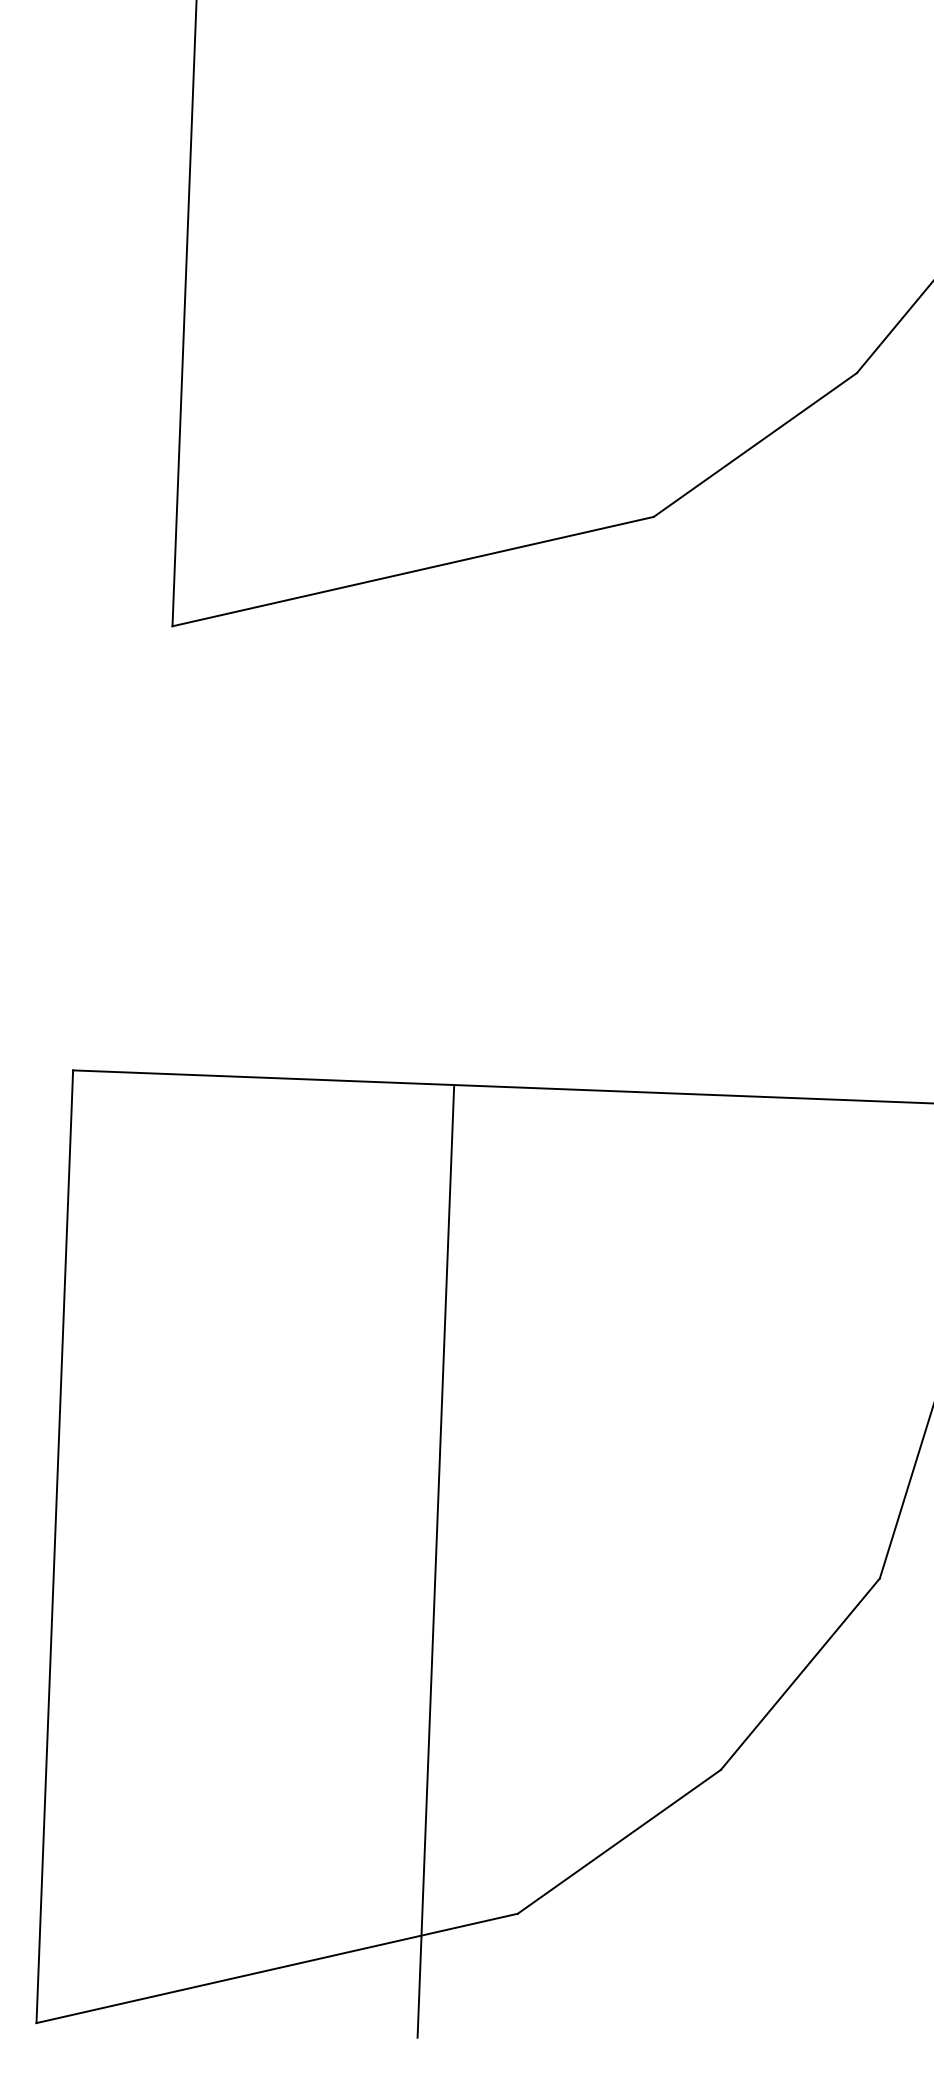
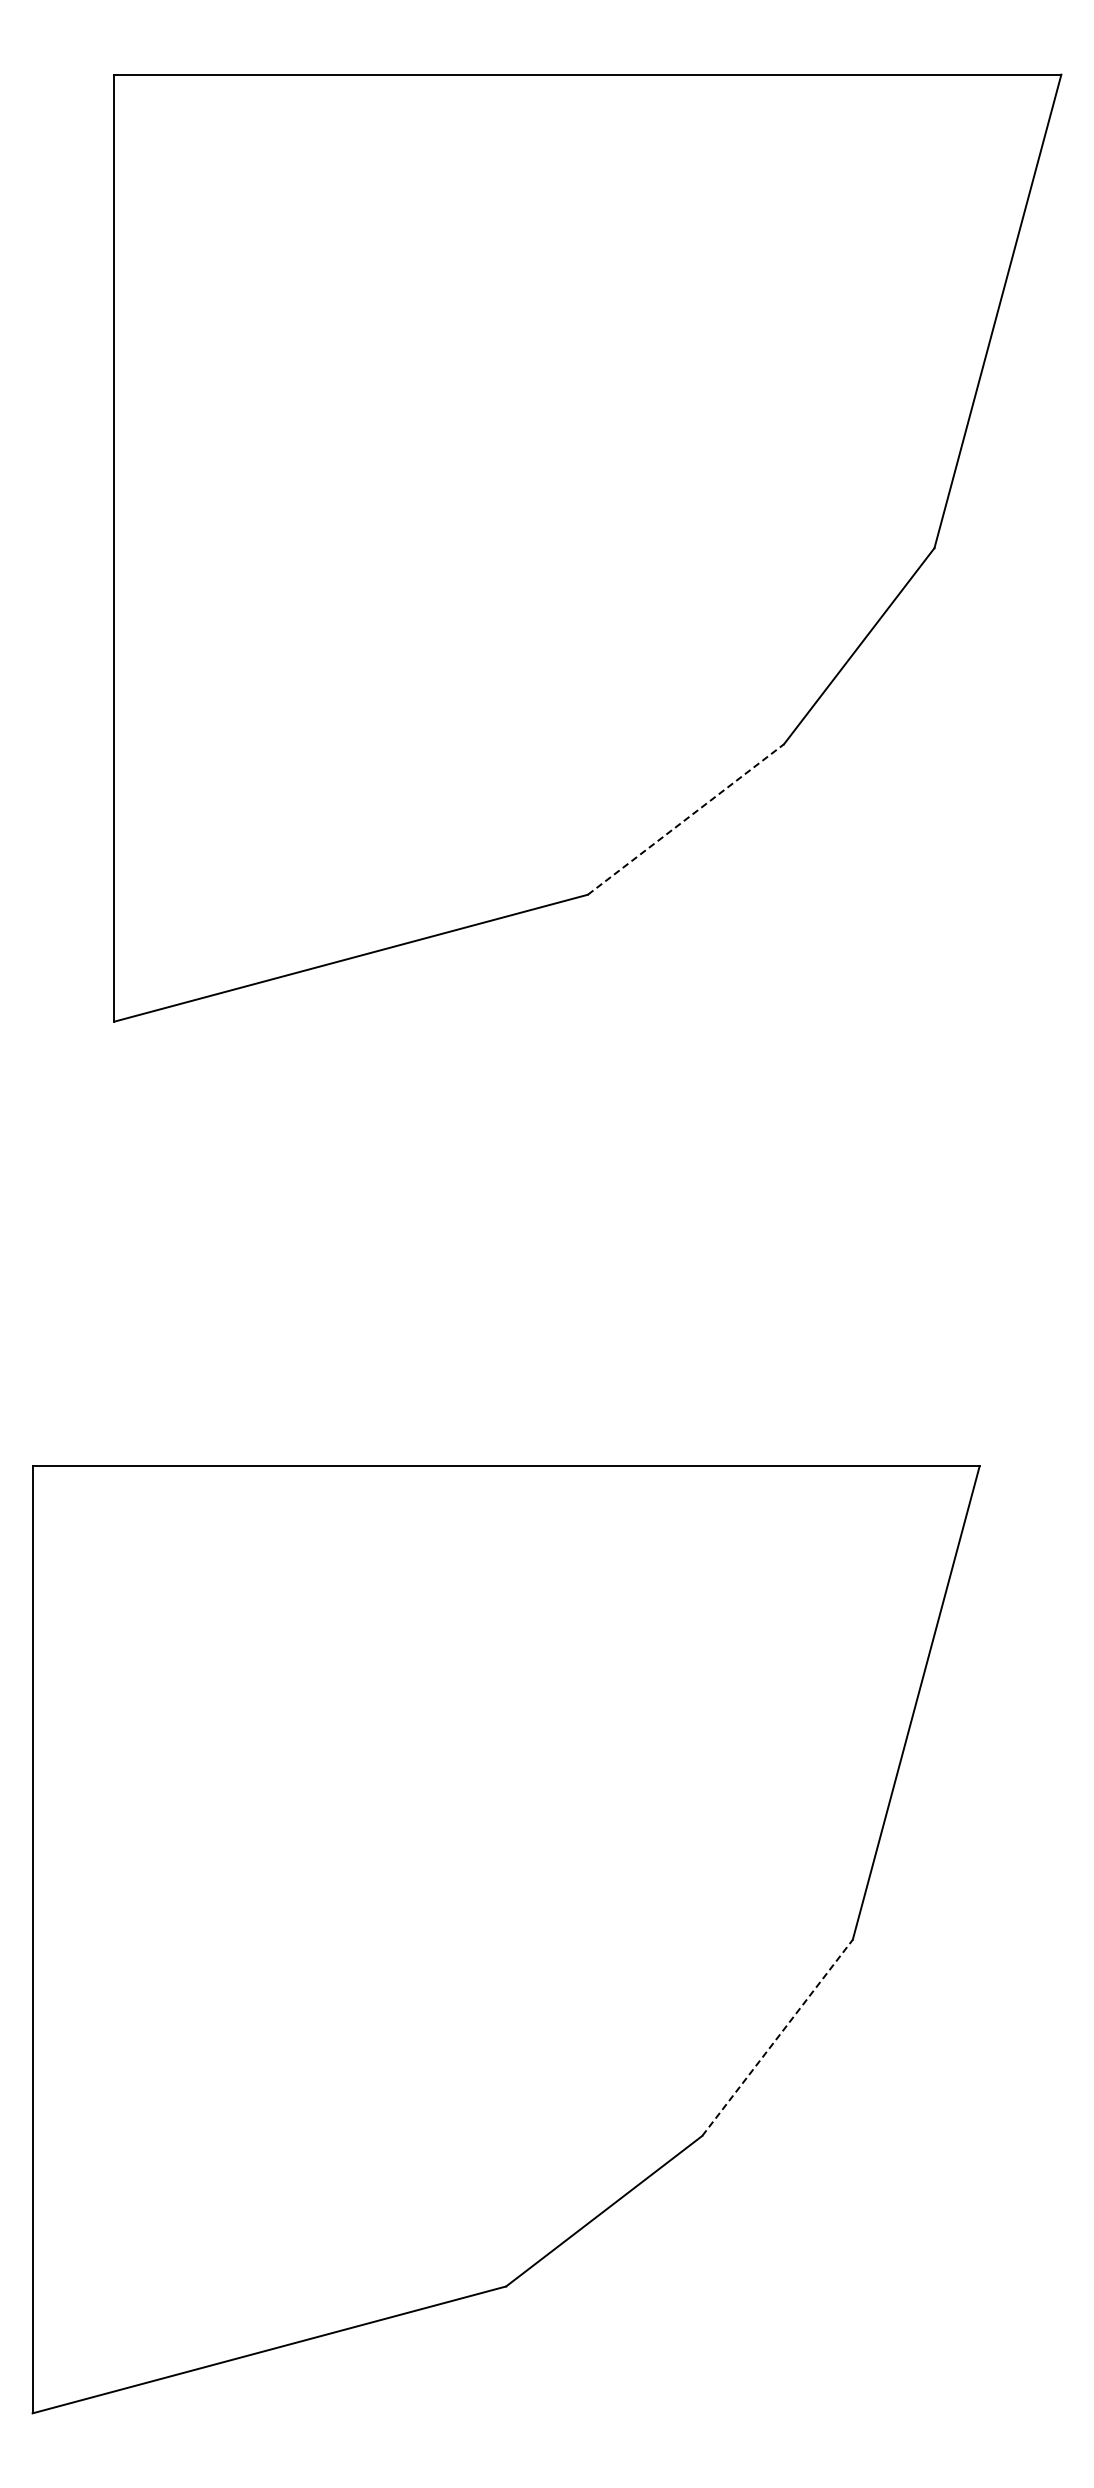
line: (754, 444) -> (685, 819), solid -> dashed
line: (435, 1561) -> (411, 1939), removed
line: (800, 1673) -> (777, 2037), solid -> dashed

